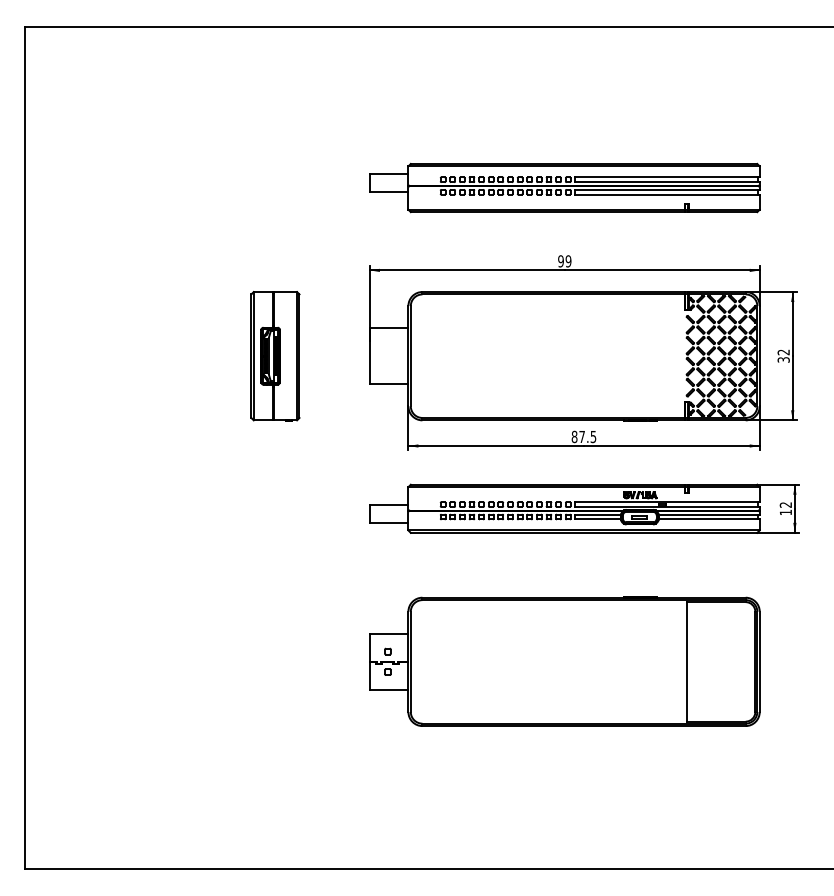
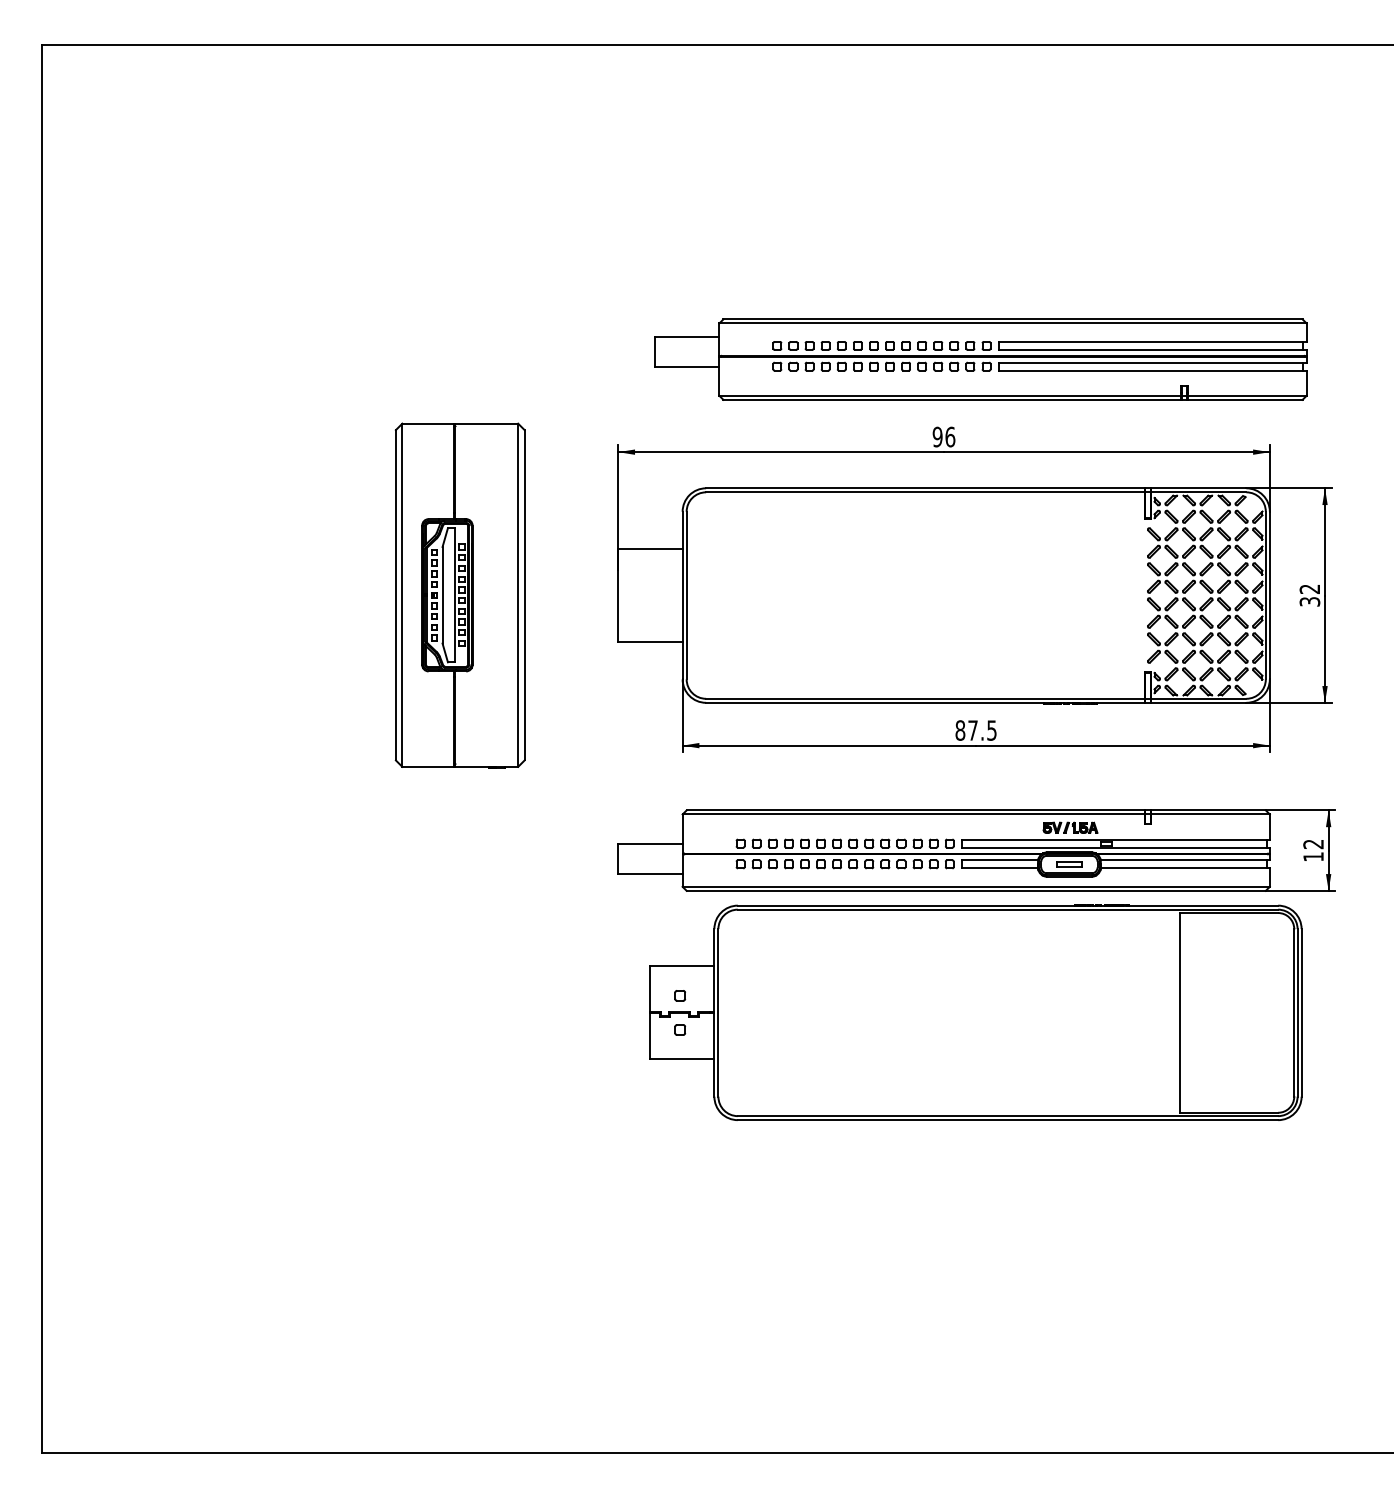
part: (564, 187) -> (980, 358), moved
text: (568, 261) -> (950, 437), 99 -> 96
part: (275, 356) -> (460, 596), size x1.6
part: (564, 661) -> (975, 1012), moved

